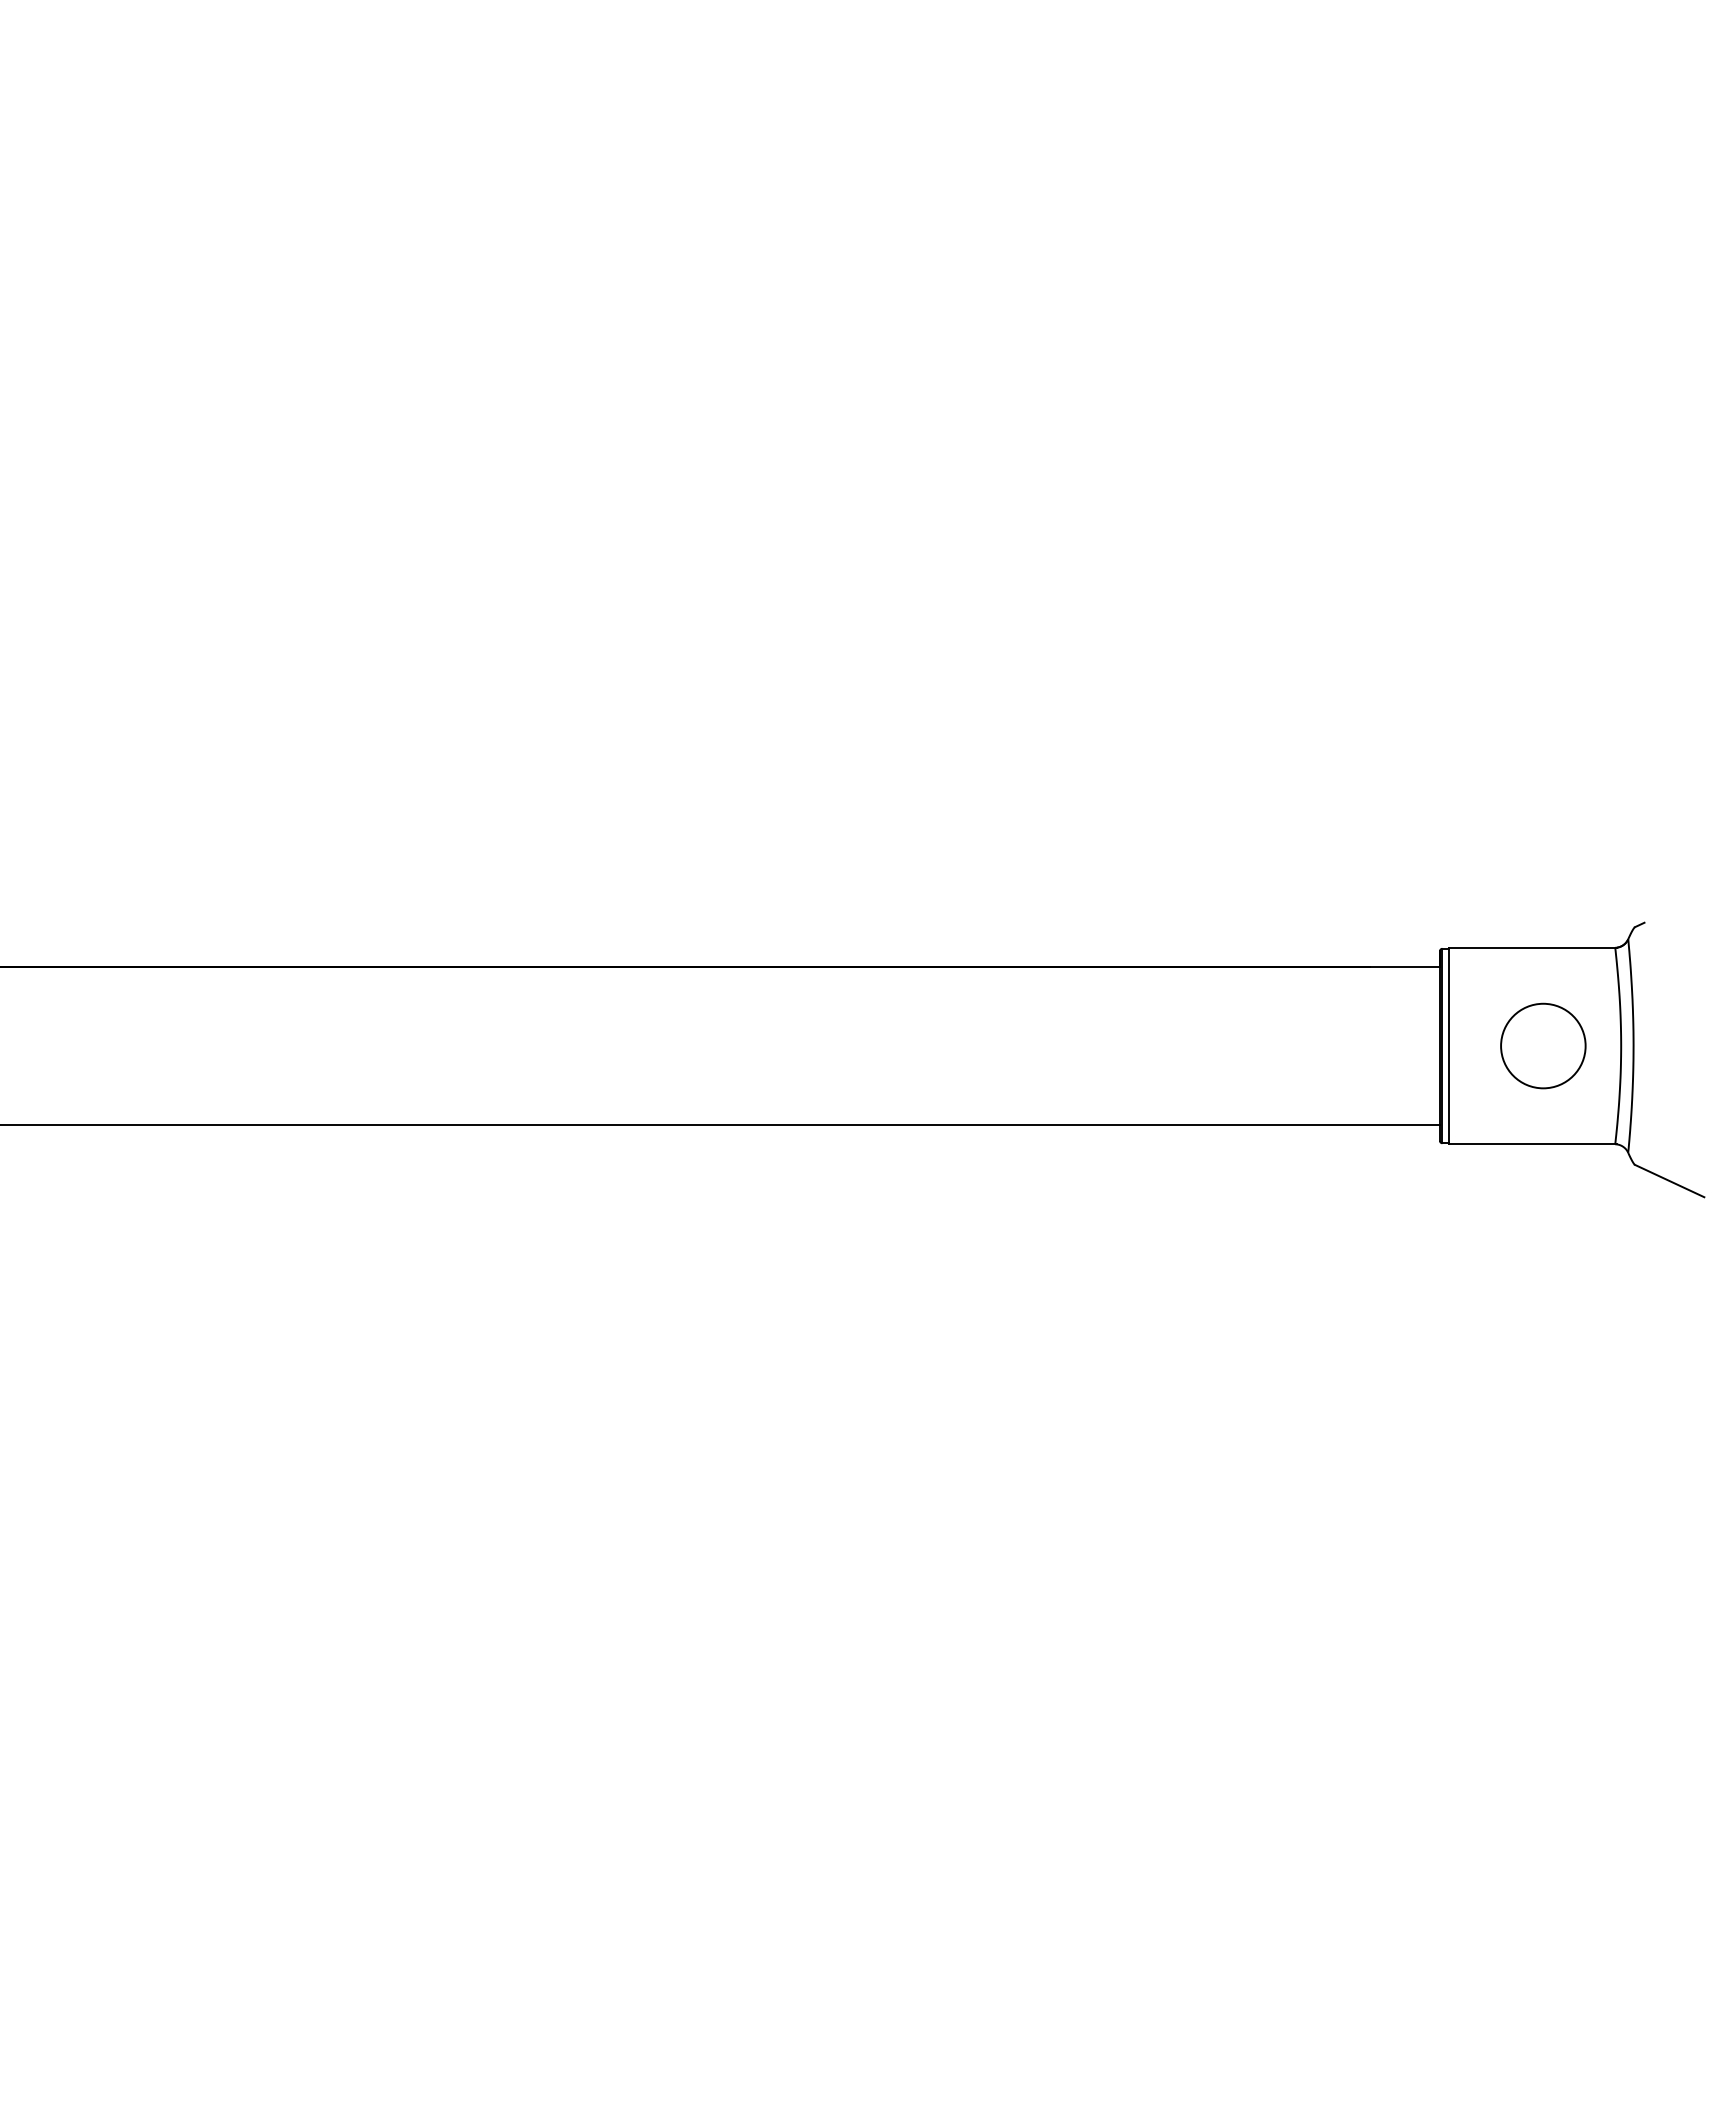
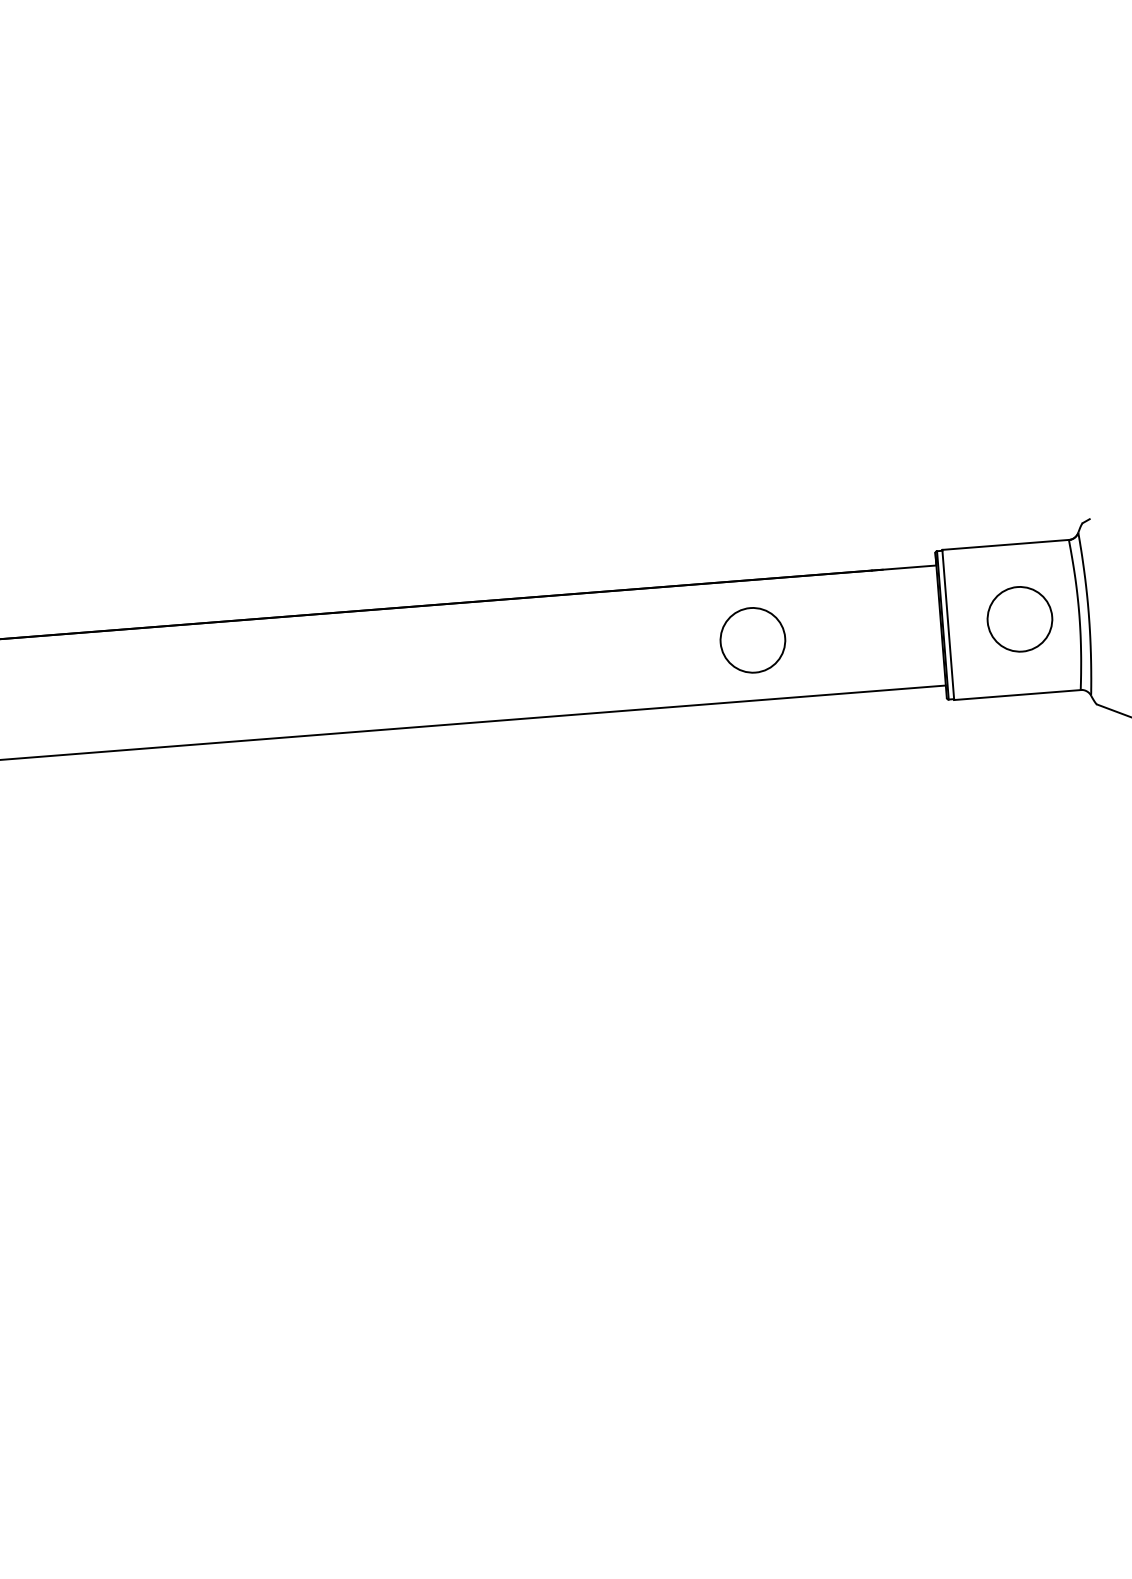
circle: (1193, 1045) -> (753, 639), added

